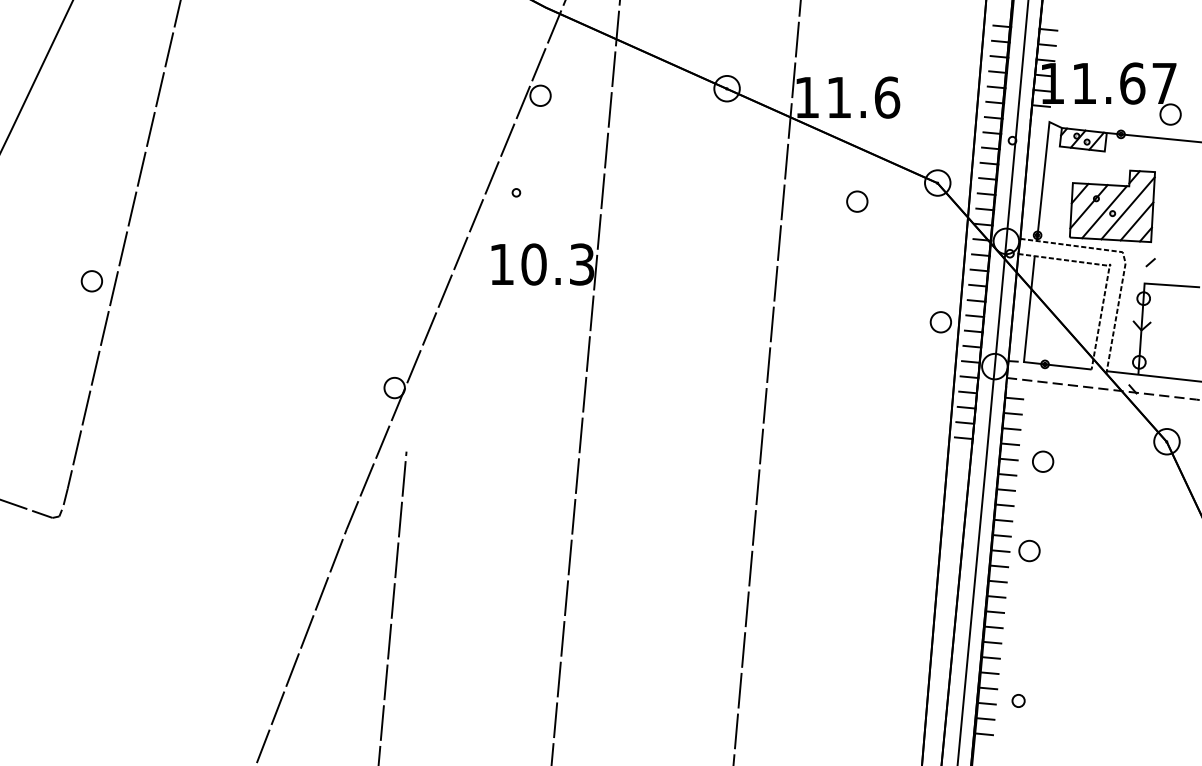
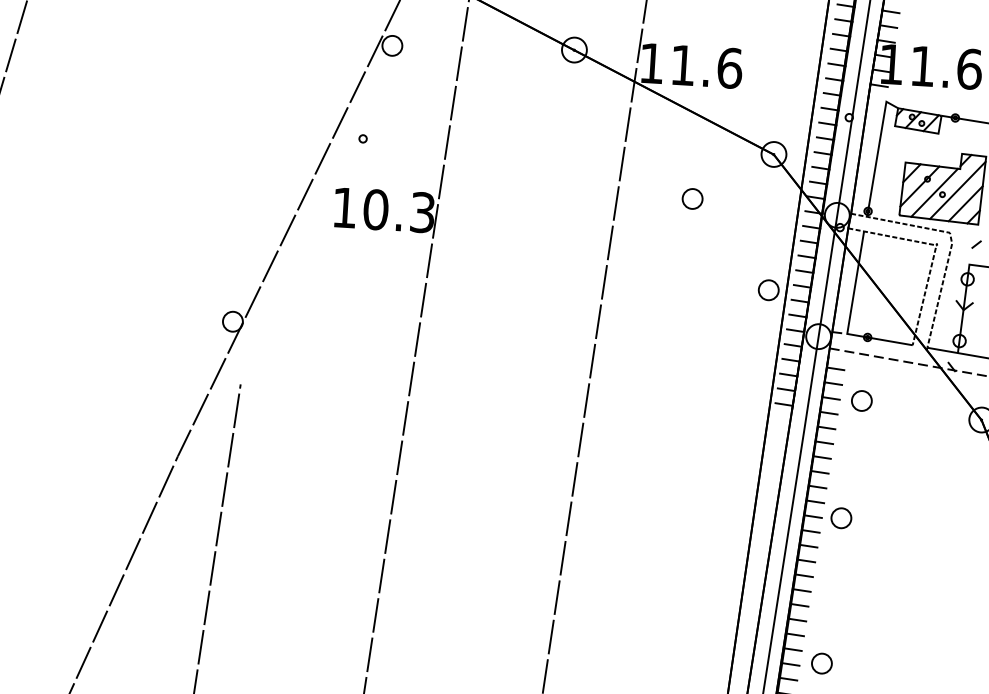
part: (857, 201) -> (692, 198), moved
part: (1043, 461) -> (862, 400), moved
part: (1018, 700) -> (821, 663), size x1.67

